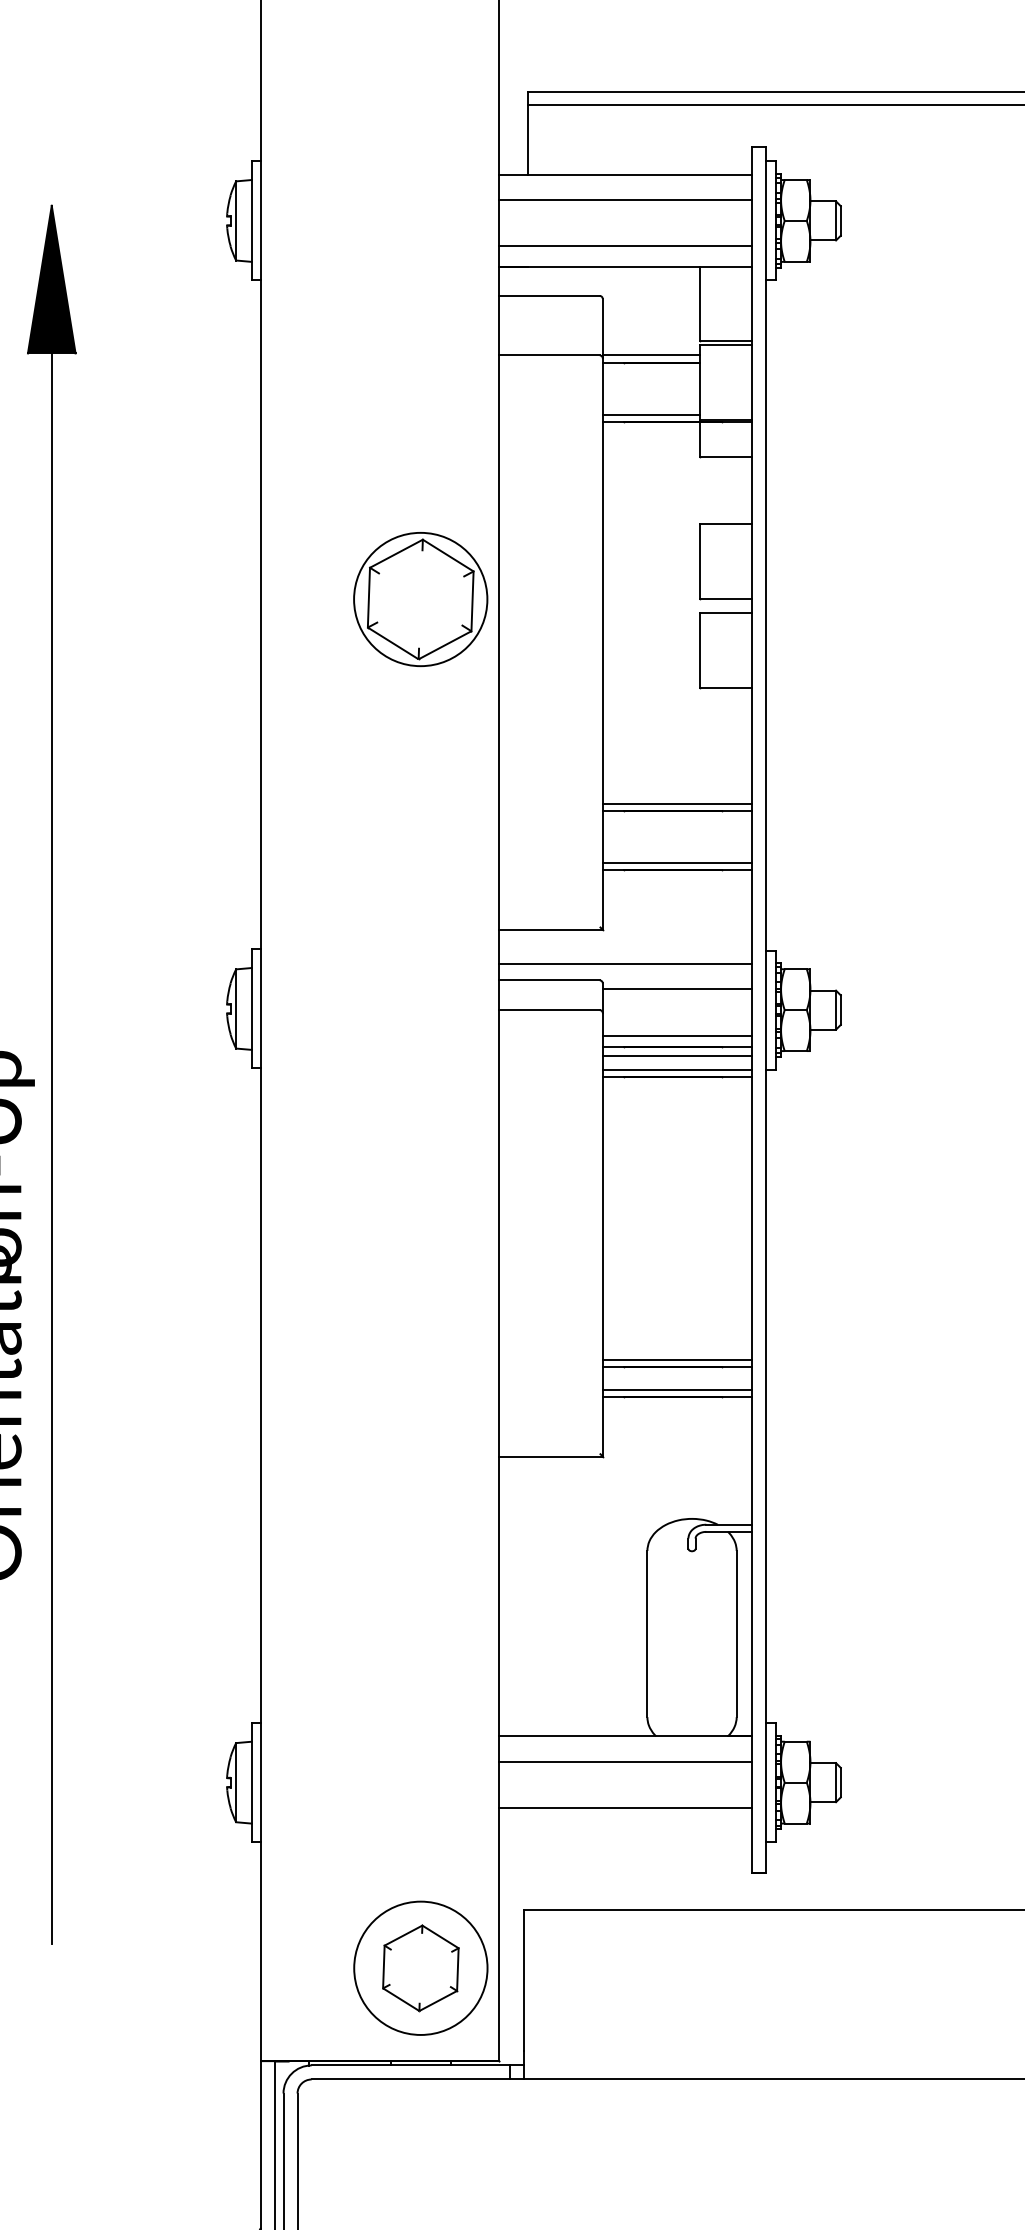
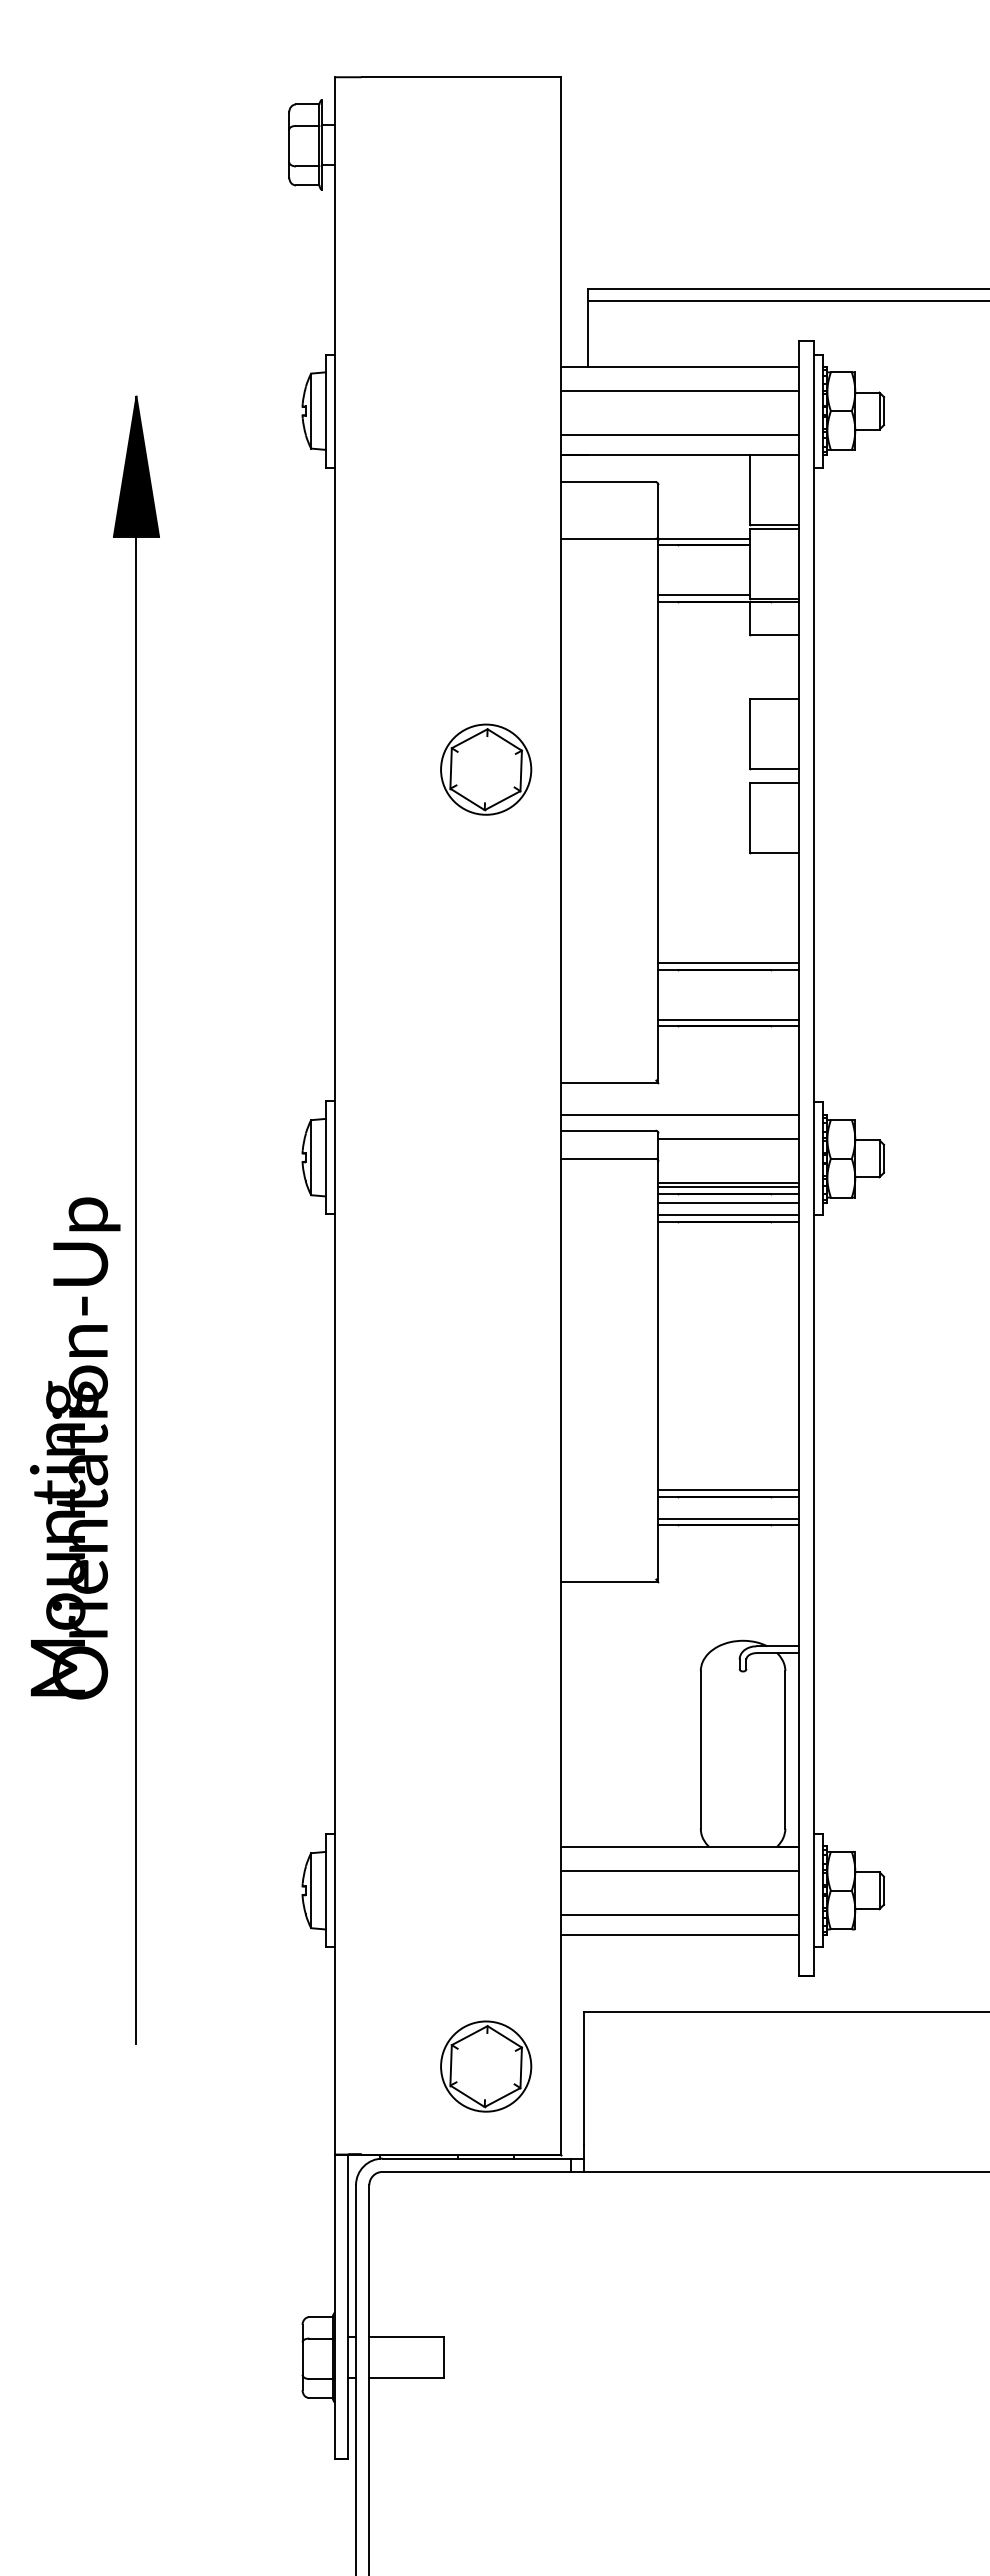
part: (421, 599) -> (486, 769), size x0.71
line: (676, 1040) -> (728, 1187), added
line: (624, 1828) -> (679, 1934), added
circle: (421, 1968) -> (486, 2066), size x0.71

